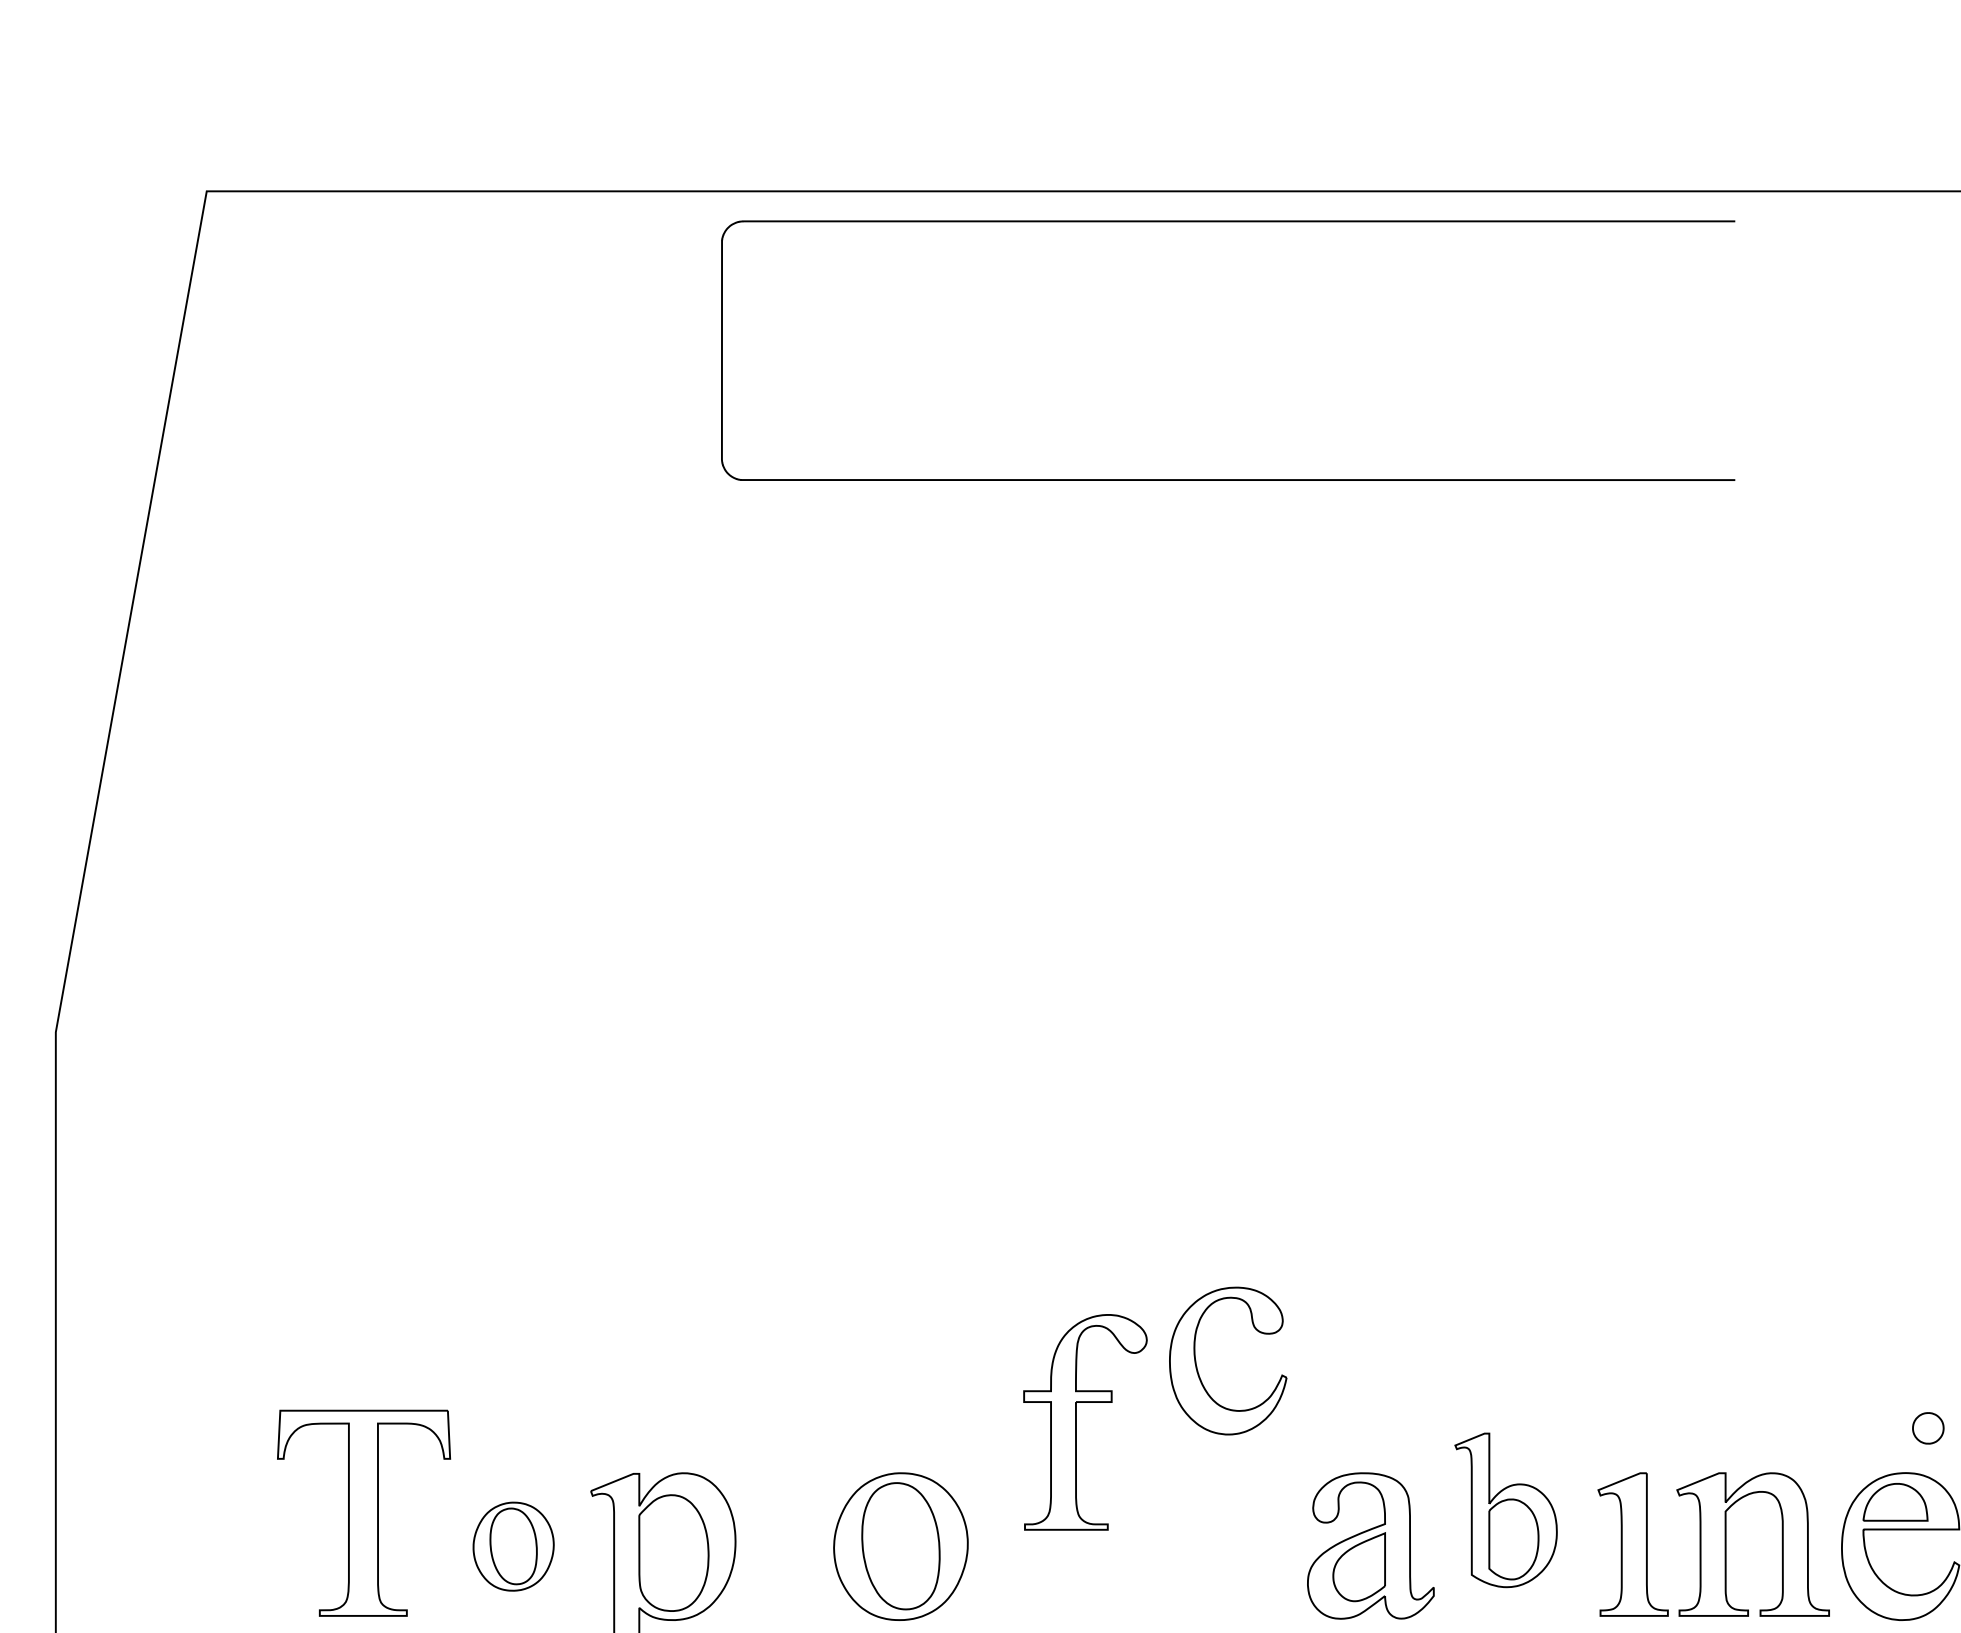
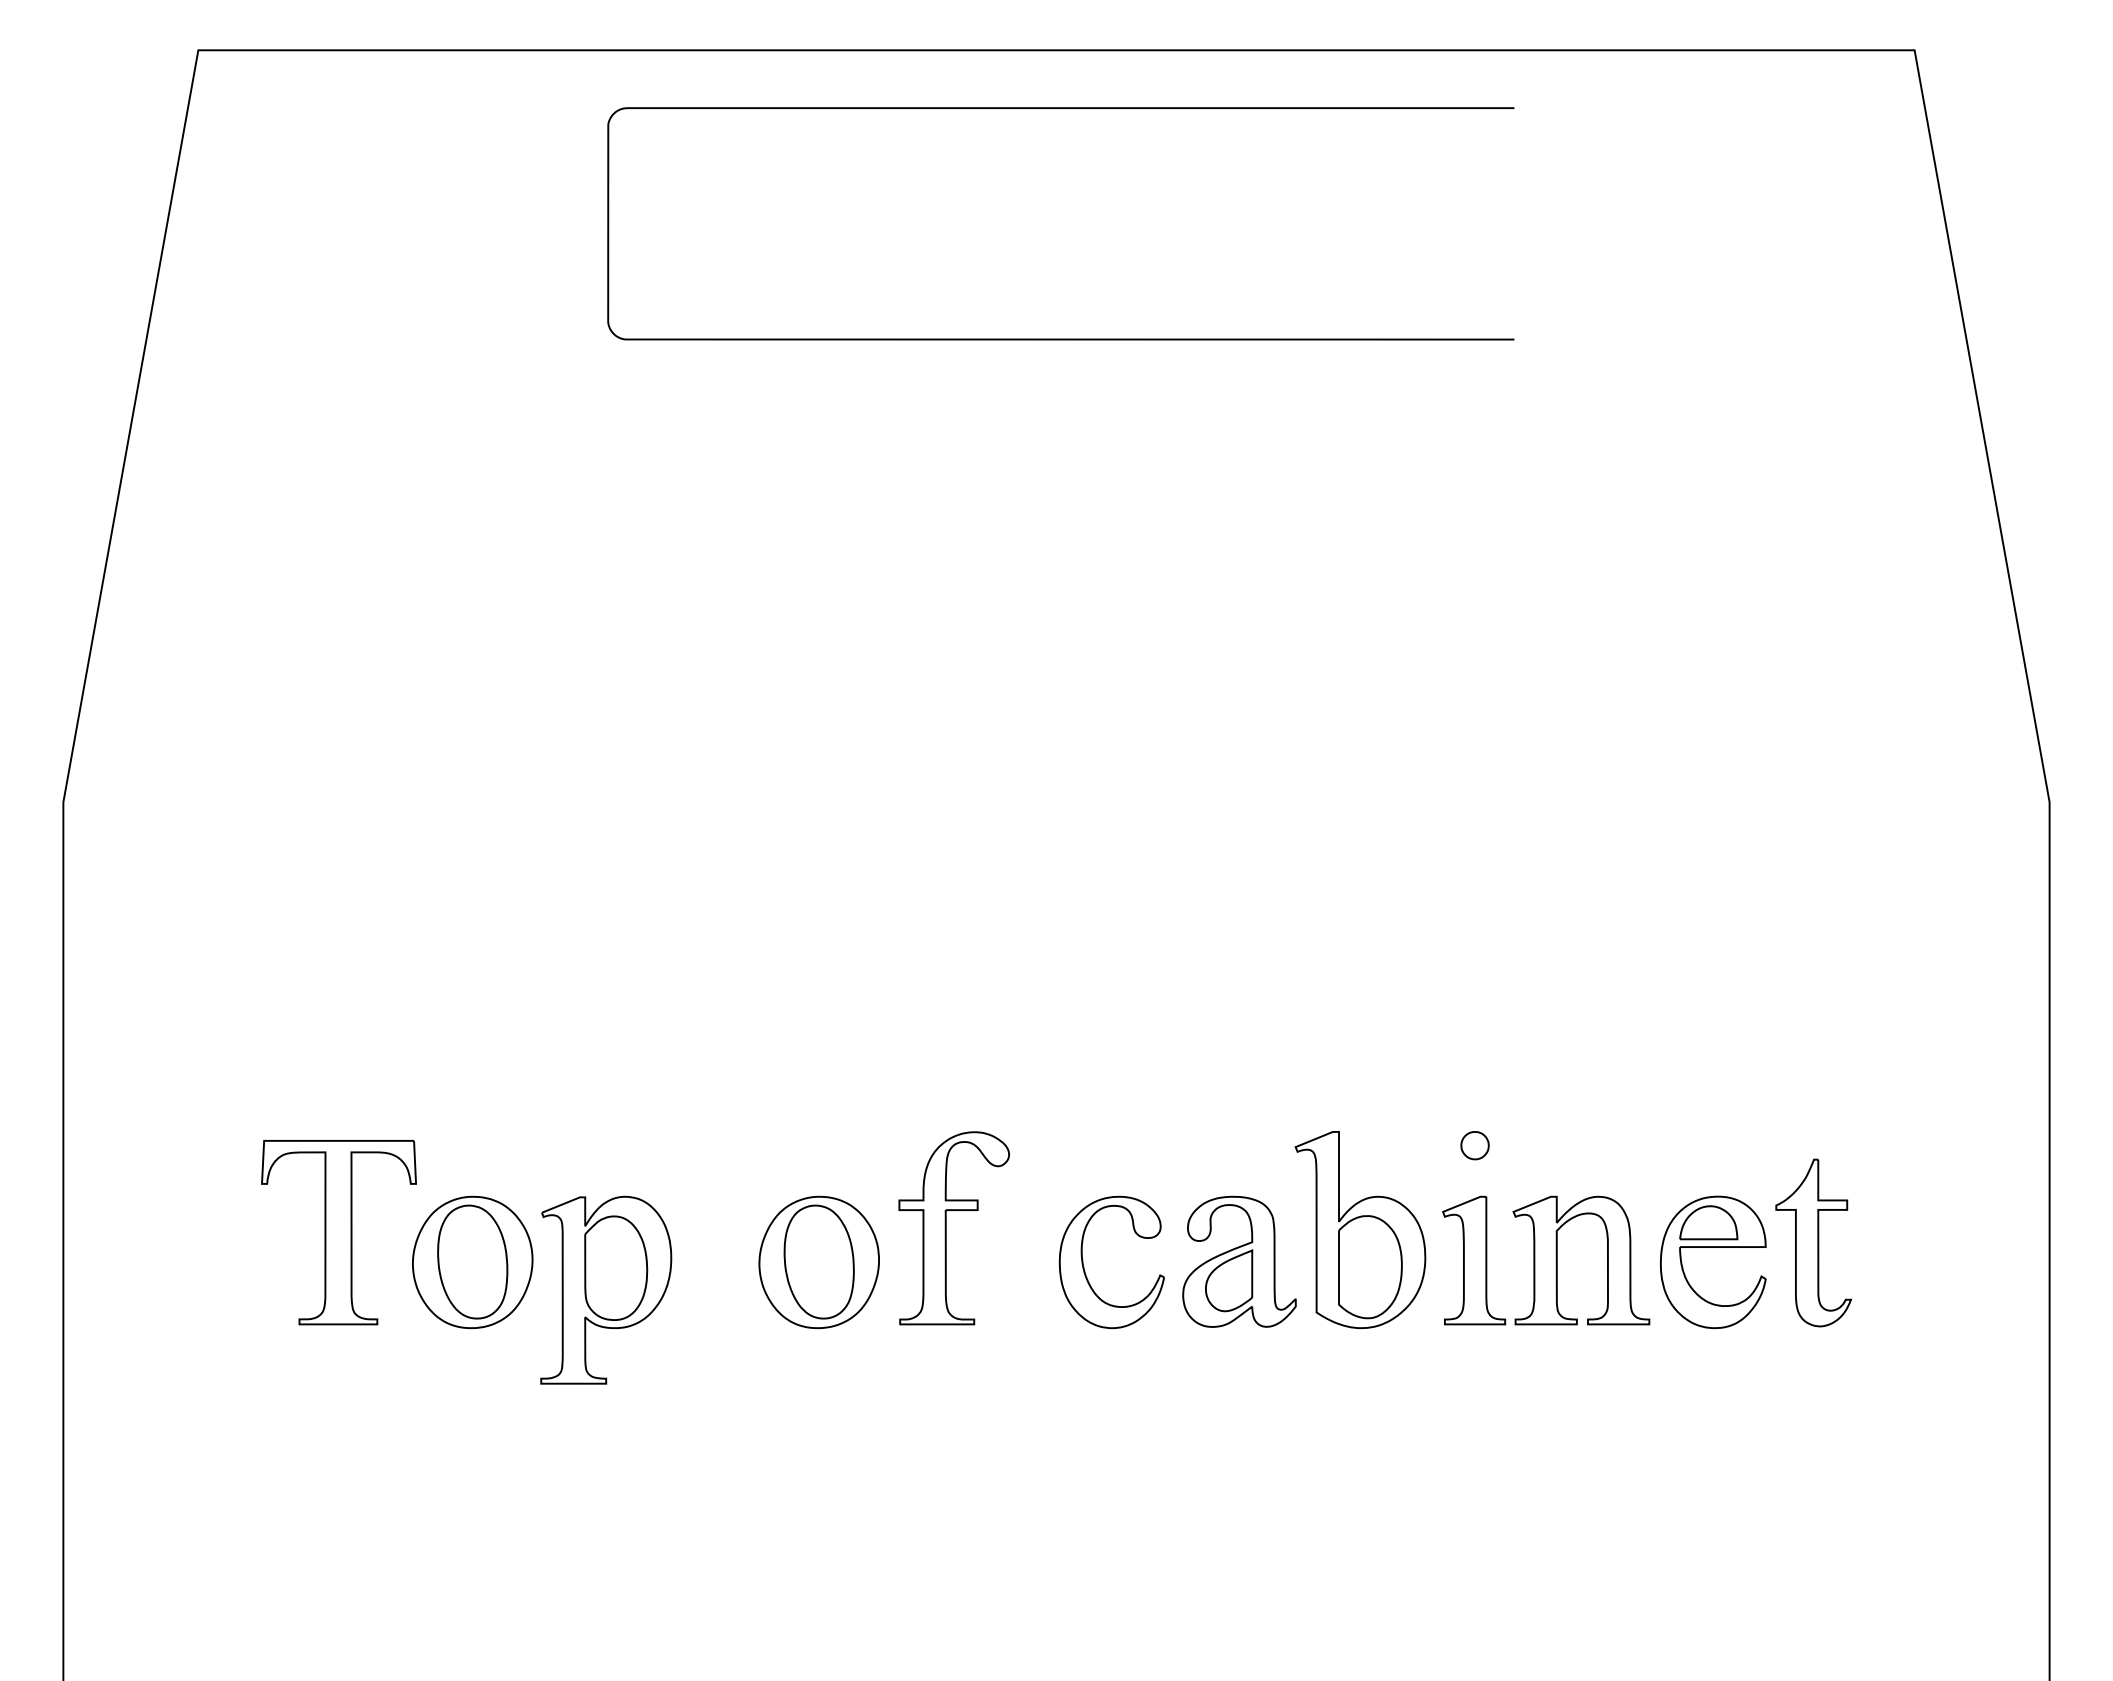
curve: (1227, 221) -> (1060, 108), moved
part: (1197, 1365) -> (1084, 1266), moved
part: (1076, 1422) -> (946, 1228), moved
part: (1927, 1428) -> (1474, 1145), moved
part: (1506, 1509) -> (1360, 1229), size x1.43
part: (513, 1546) -> (472, 1262), size x1.67

